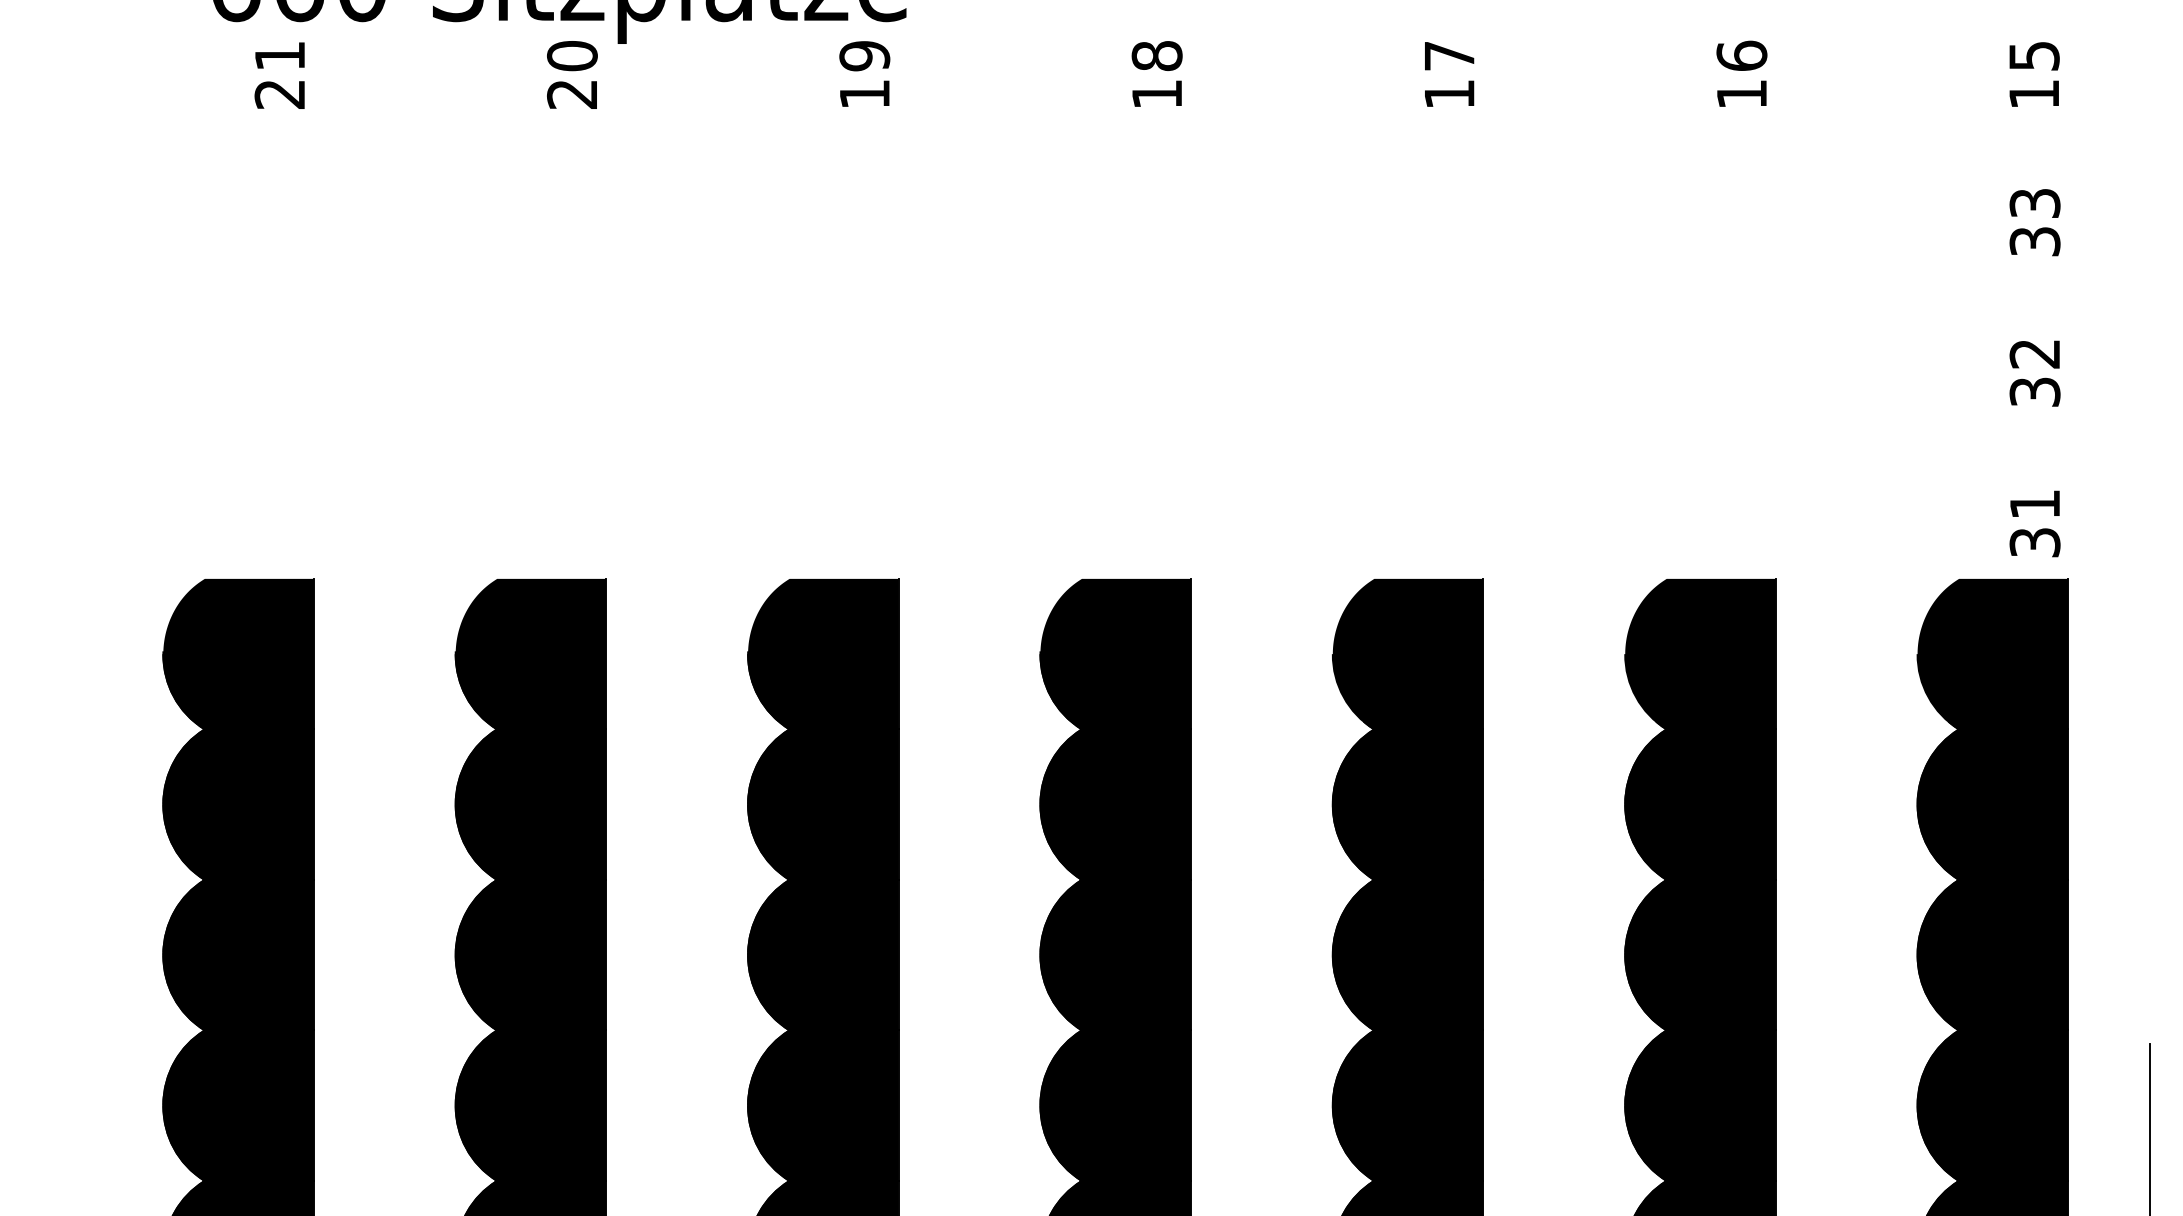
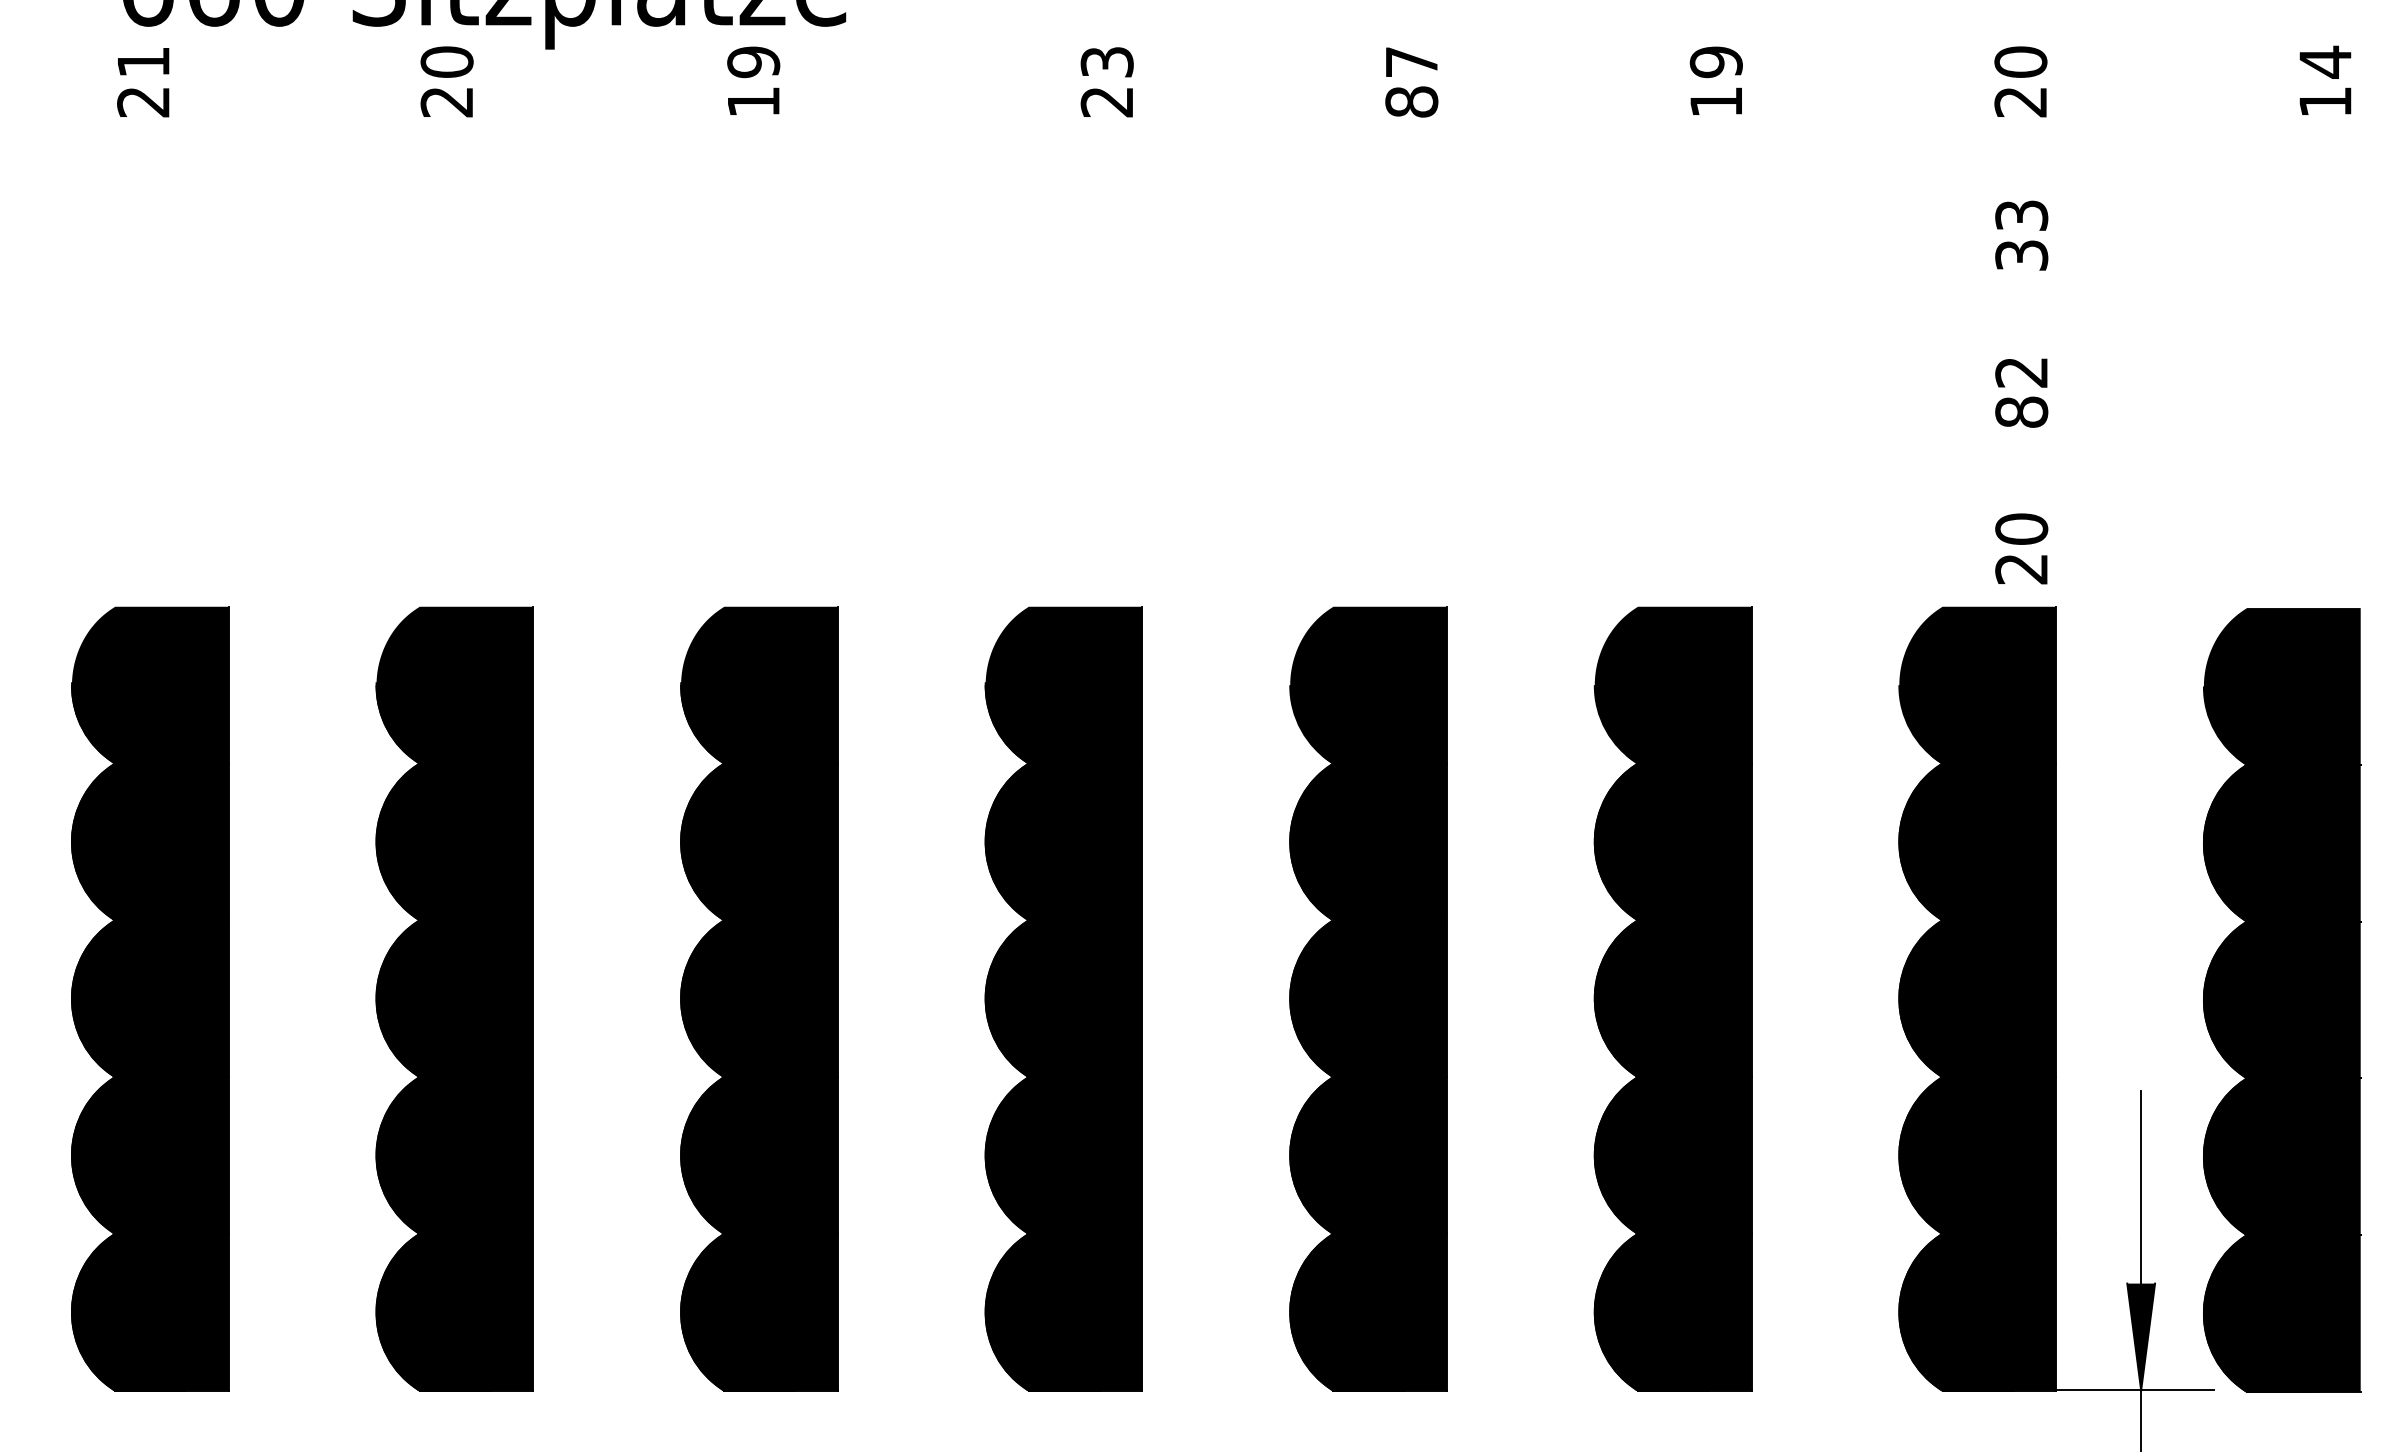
text: (1741, 56) -> (1715, 62), 16 -> 19
text: (864, 73) -> (753, 80), moved
text: (571, 74) -> (446, 81), moved
text: (1156, 74) -> (1106, 81), 18 -> 23
text: (2033, 74) -> (2020, 81), 15 -> 20
text: (279, 75) -> (143, 82), moved
text: (1449, 93) -> (1411, 101), 17 -> 87
text: (2034, 391) -> (2021, 411), 32 -> 82
text: (2034, 522) -> (2021, 548), 31 -> 20

